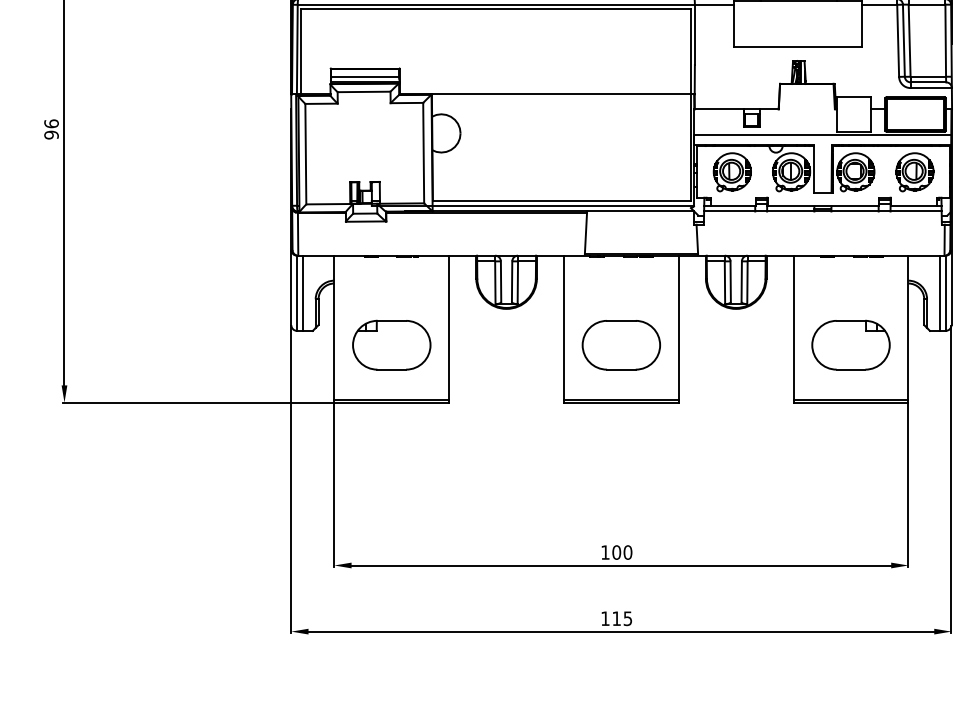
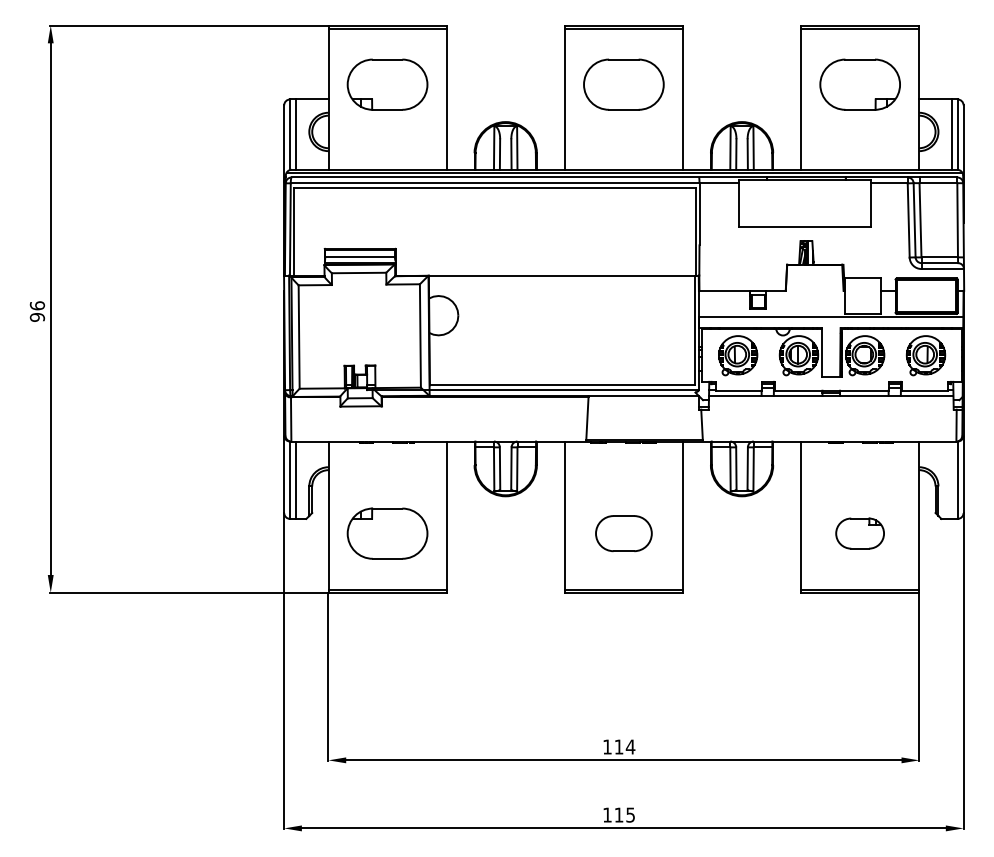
line: (939, 292) -> (951, 479), removed
part: (621, 345) -> (623, 533), size x0.7
part: (850, 345) -> (859, 533), size x0.6
text: (621, 552) -> (624, 746), 100 -> 114

